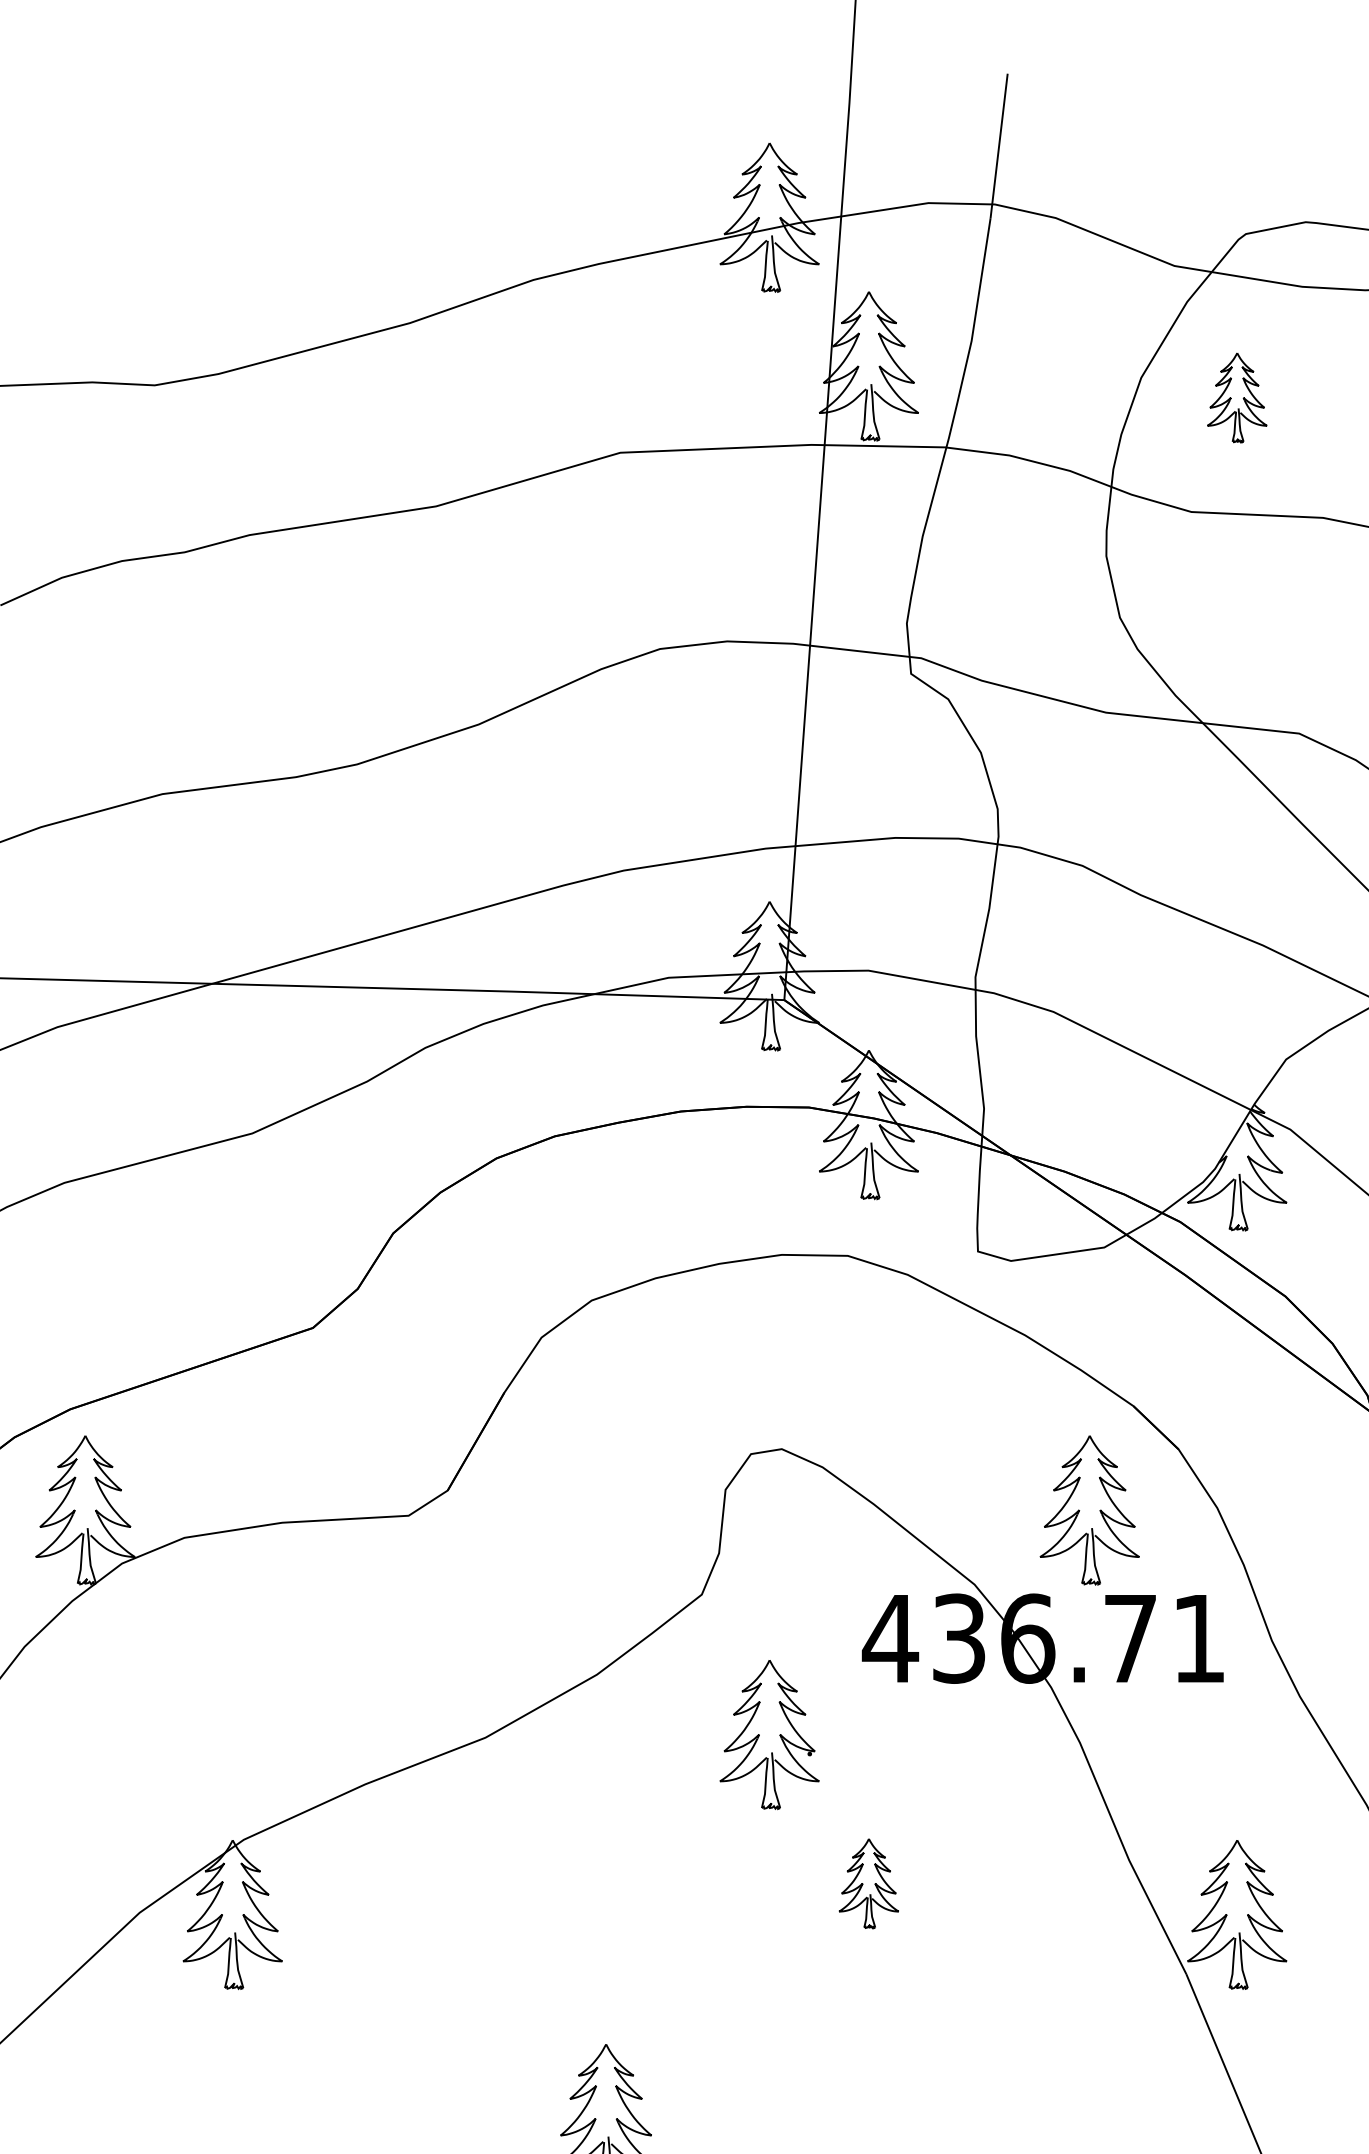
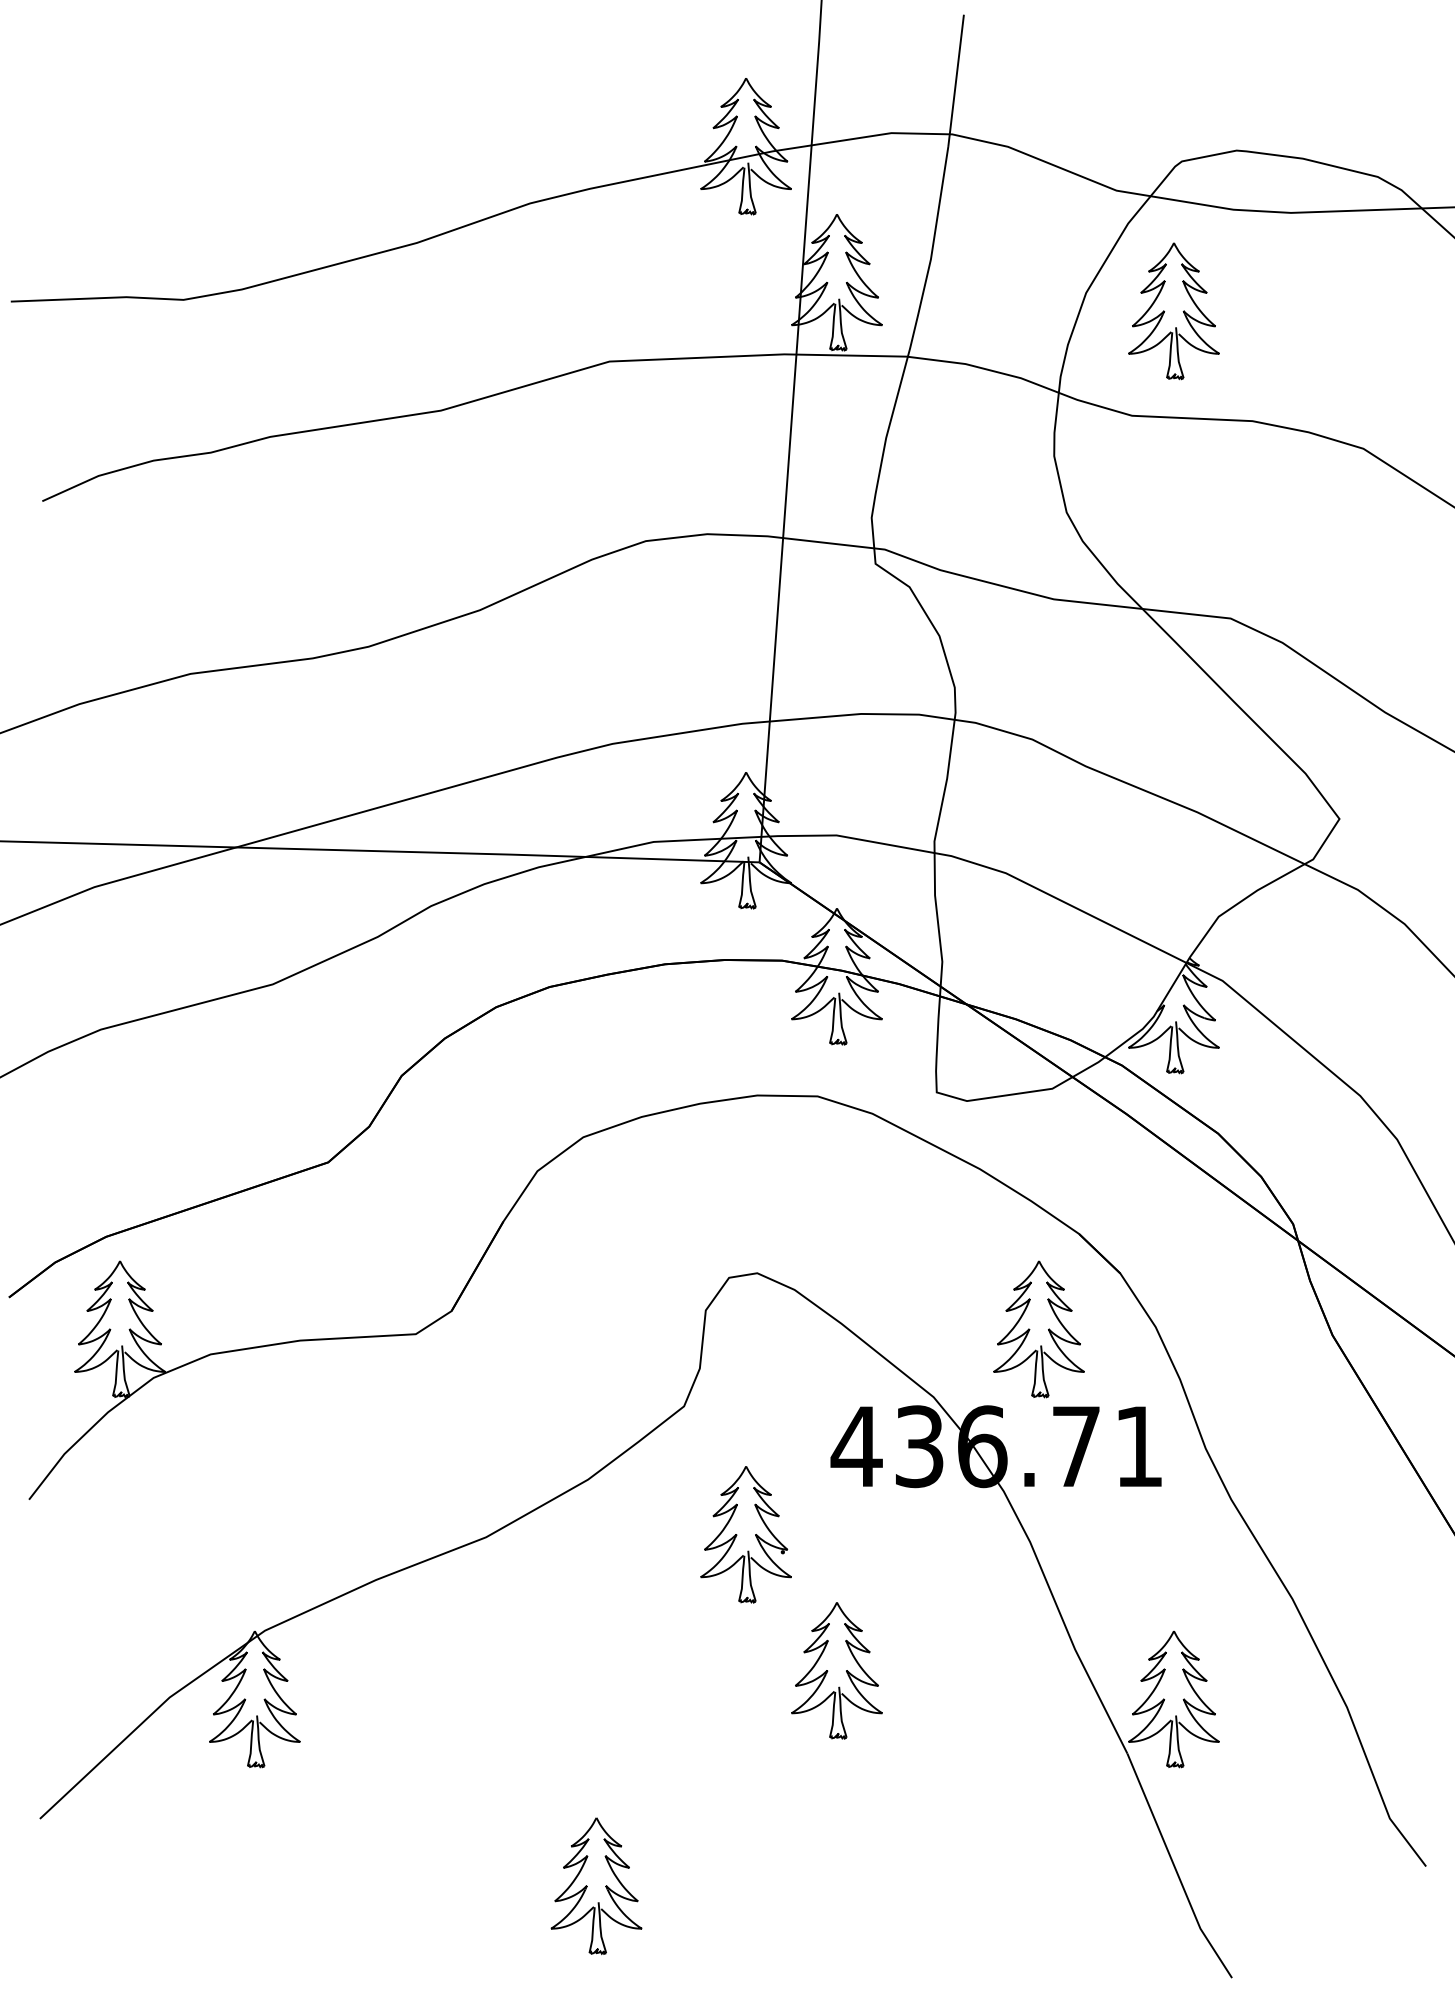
part: (1236, 398) -> (1173, 311), size x1.67
part: (868, 1883) -> (836, 1670), size x1.67

